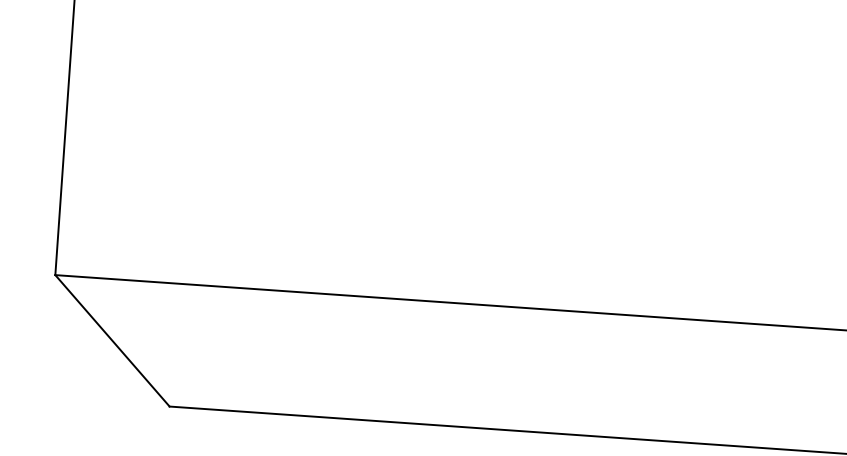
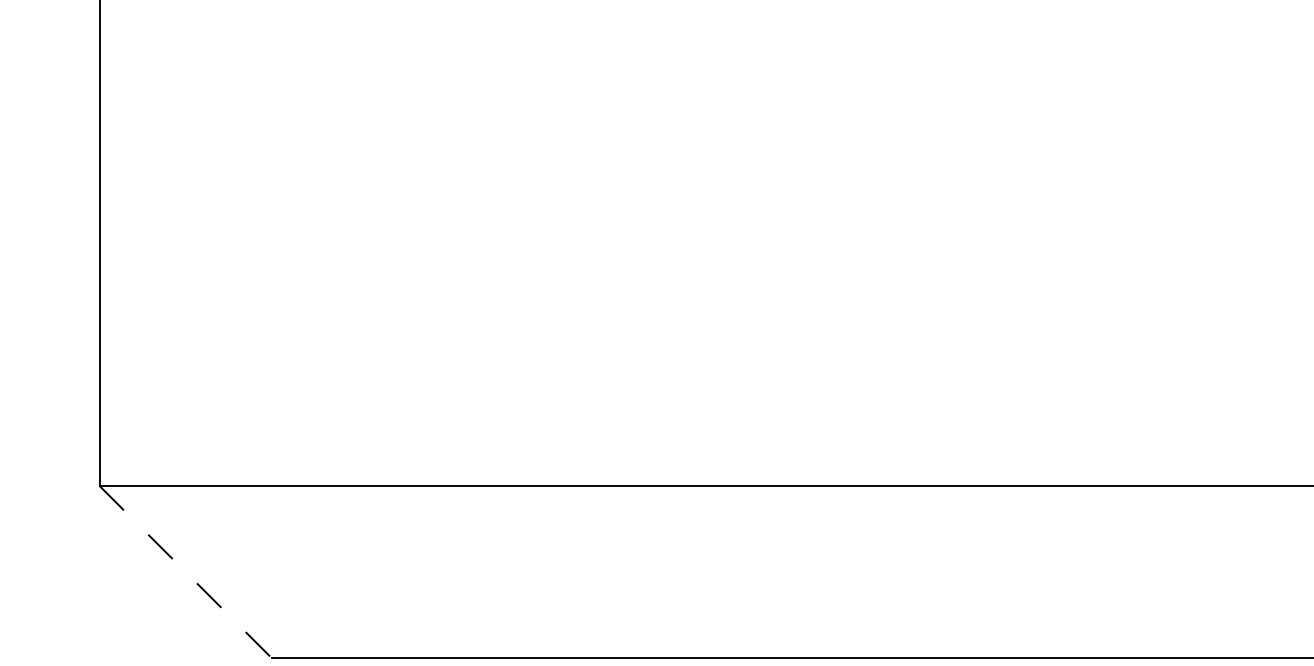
line: (112, 341) -> (185, 572), solid -> dashed

